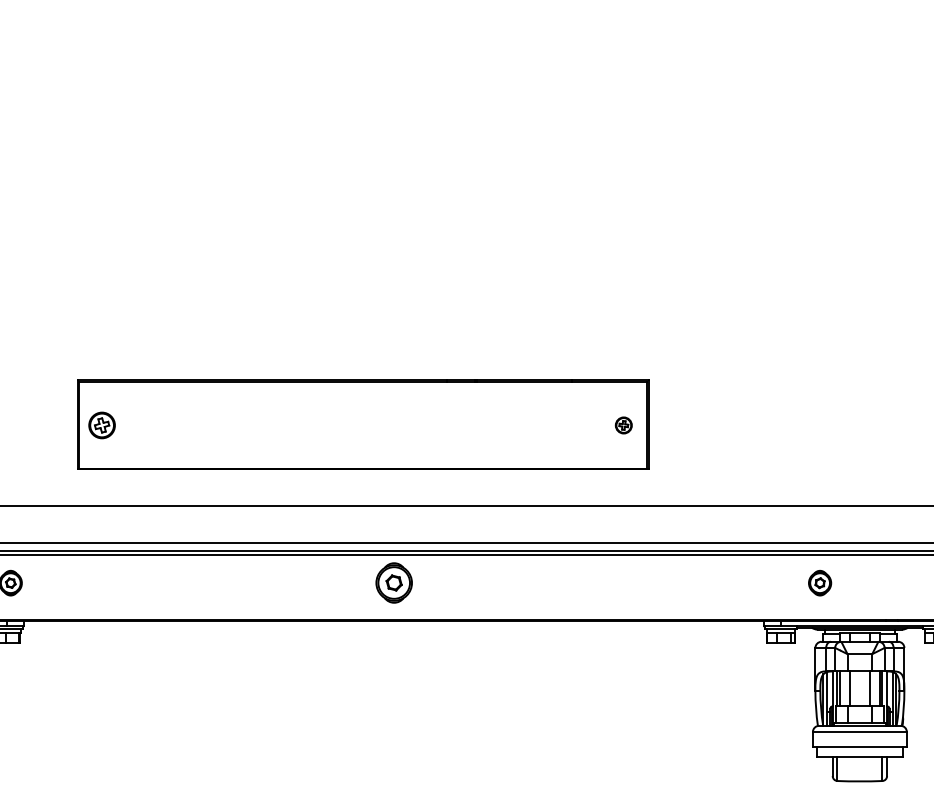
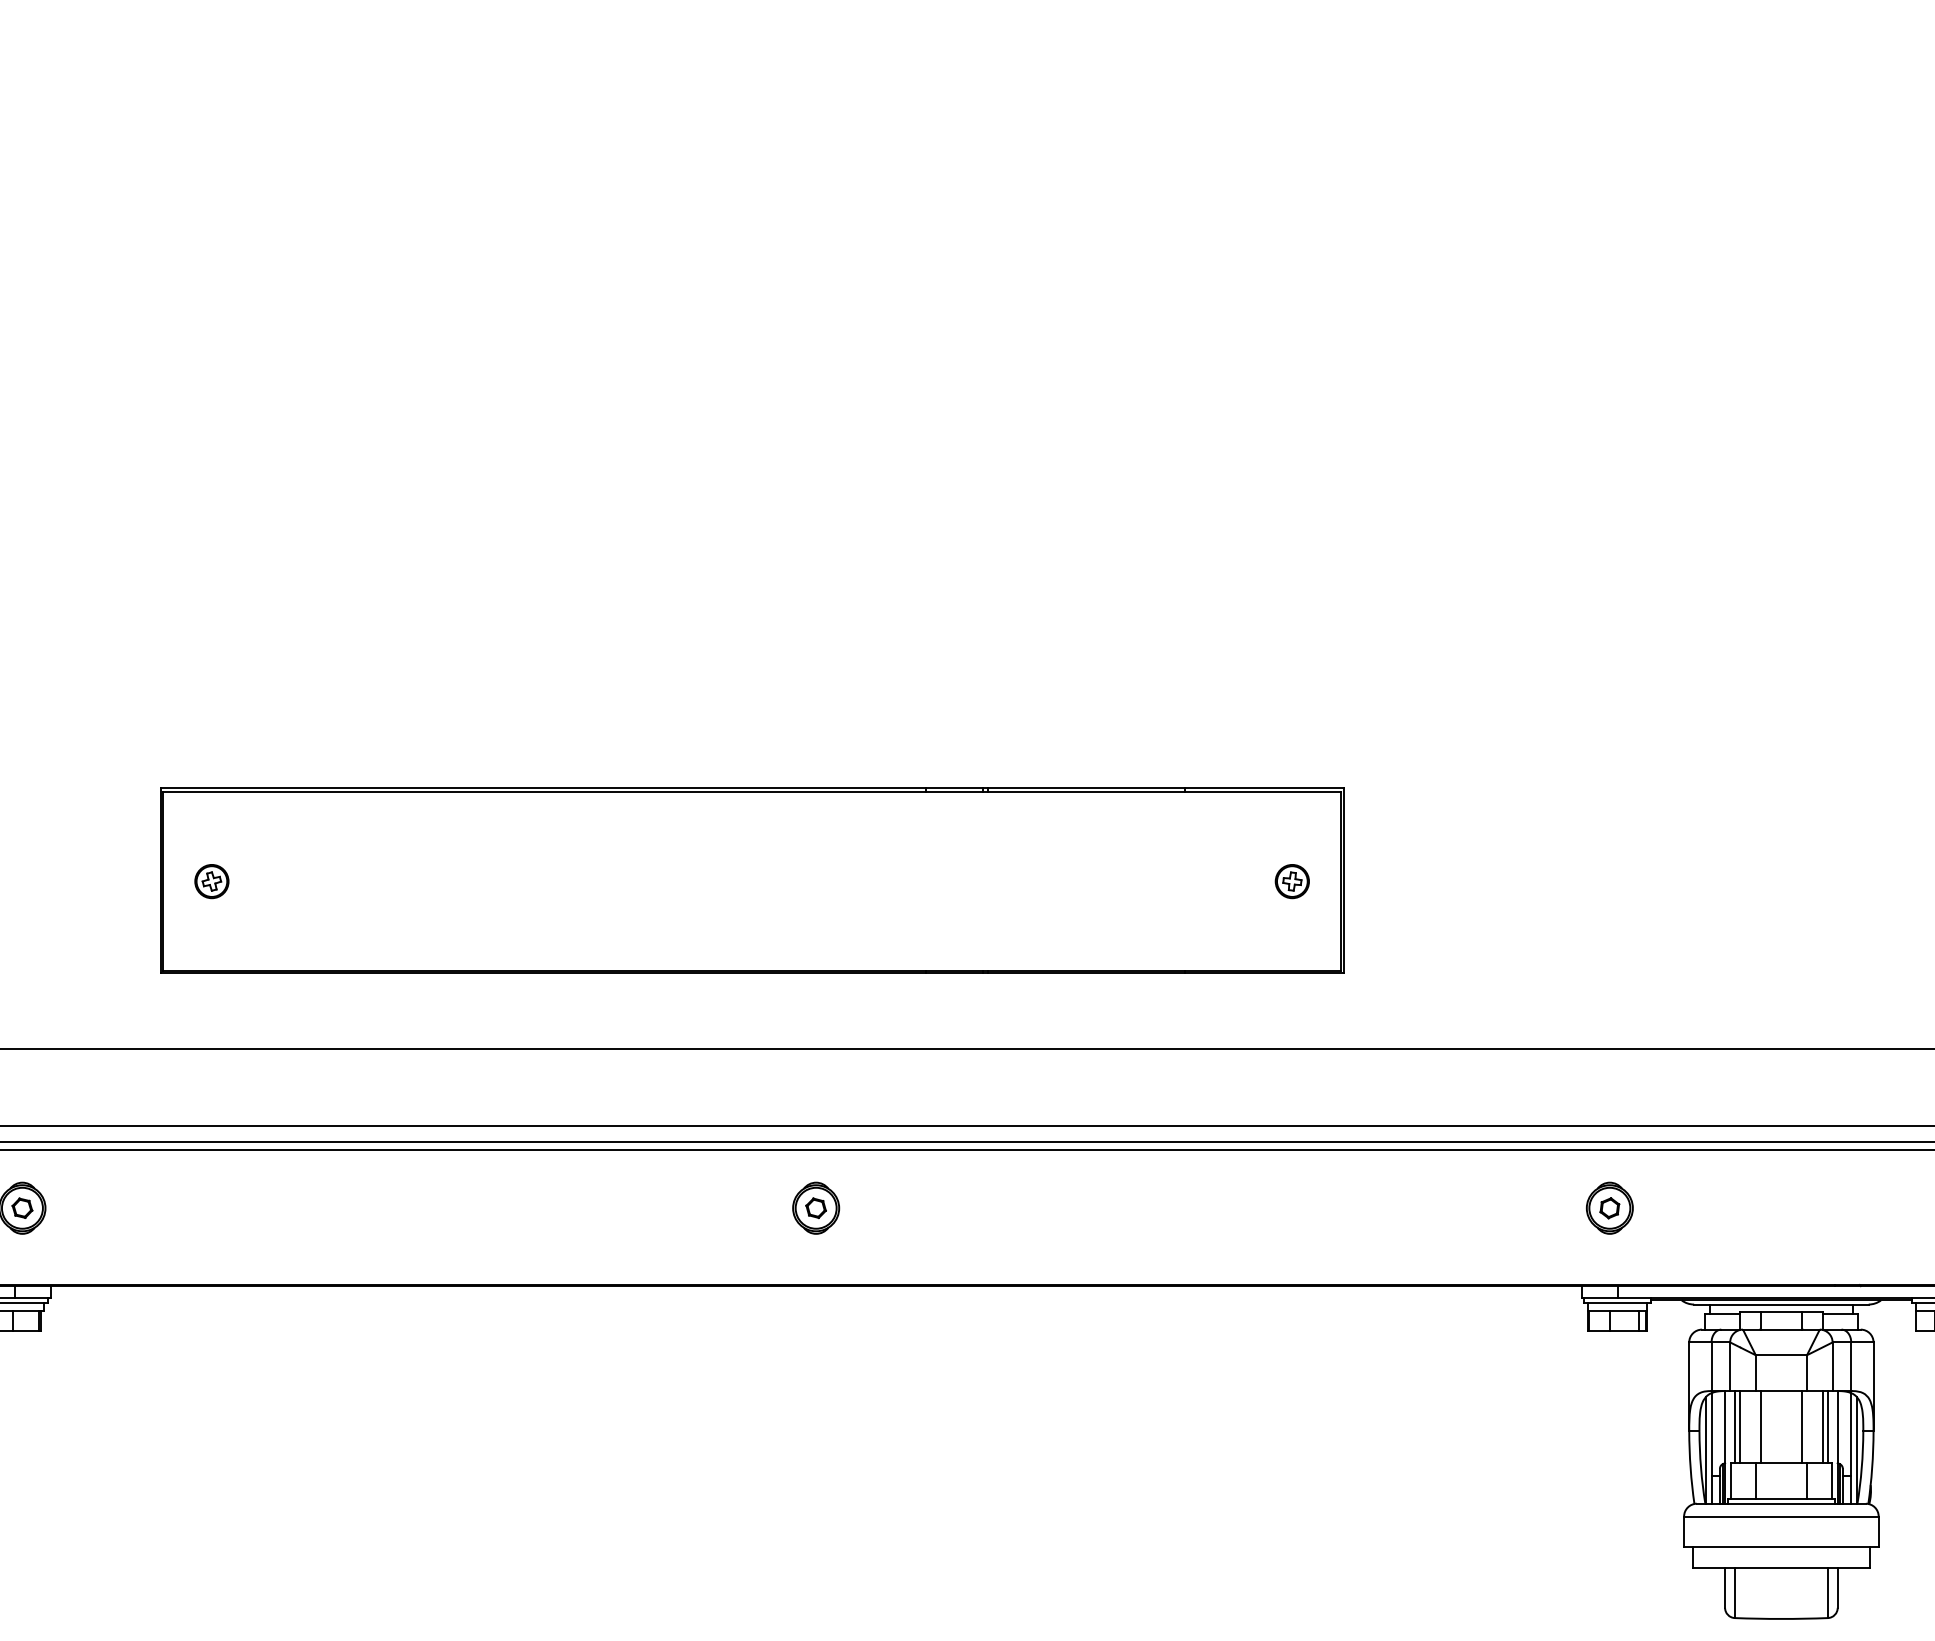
part: (102, 425) -> (212, 881), size x0.62
part: (393, 583) -> (815, 1208), size x0.62
part: (820, 583) -> (1610, 1208), moved

